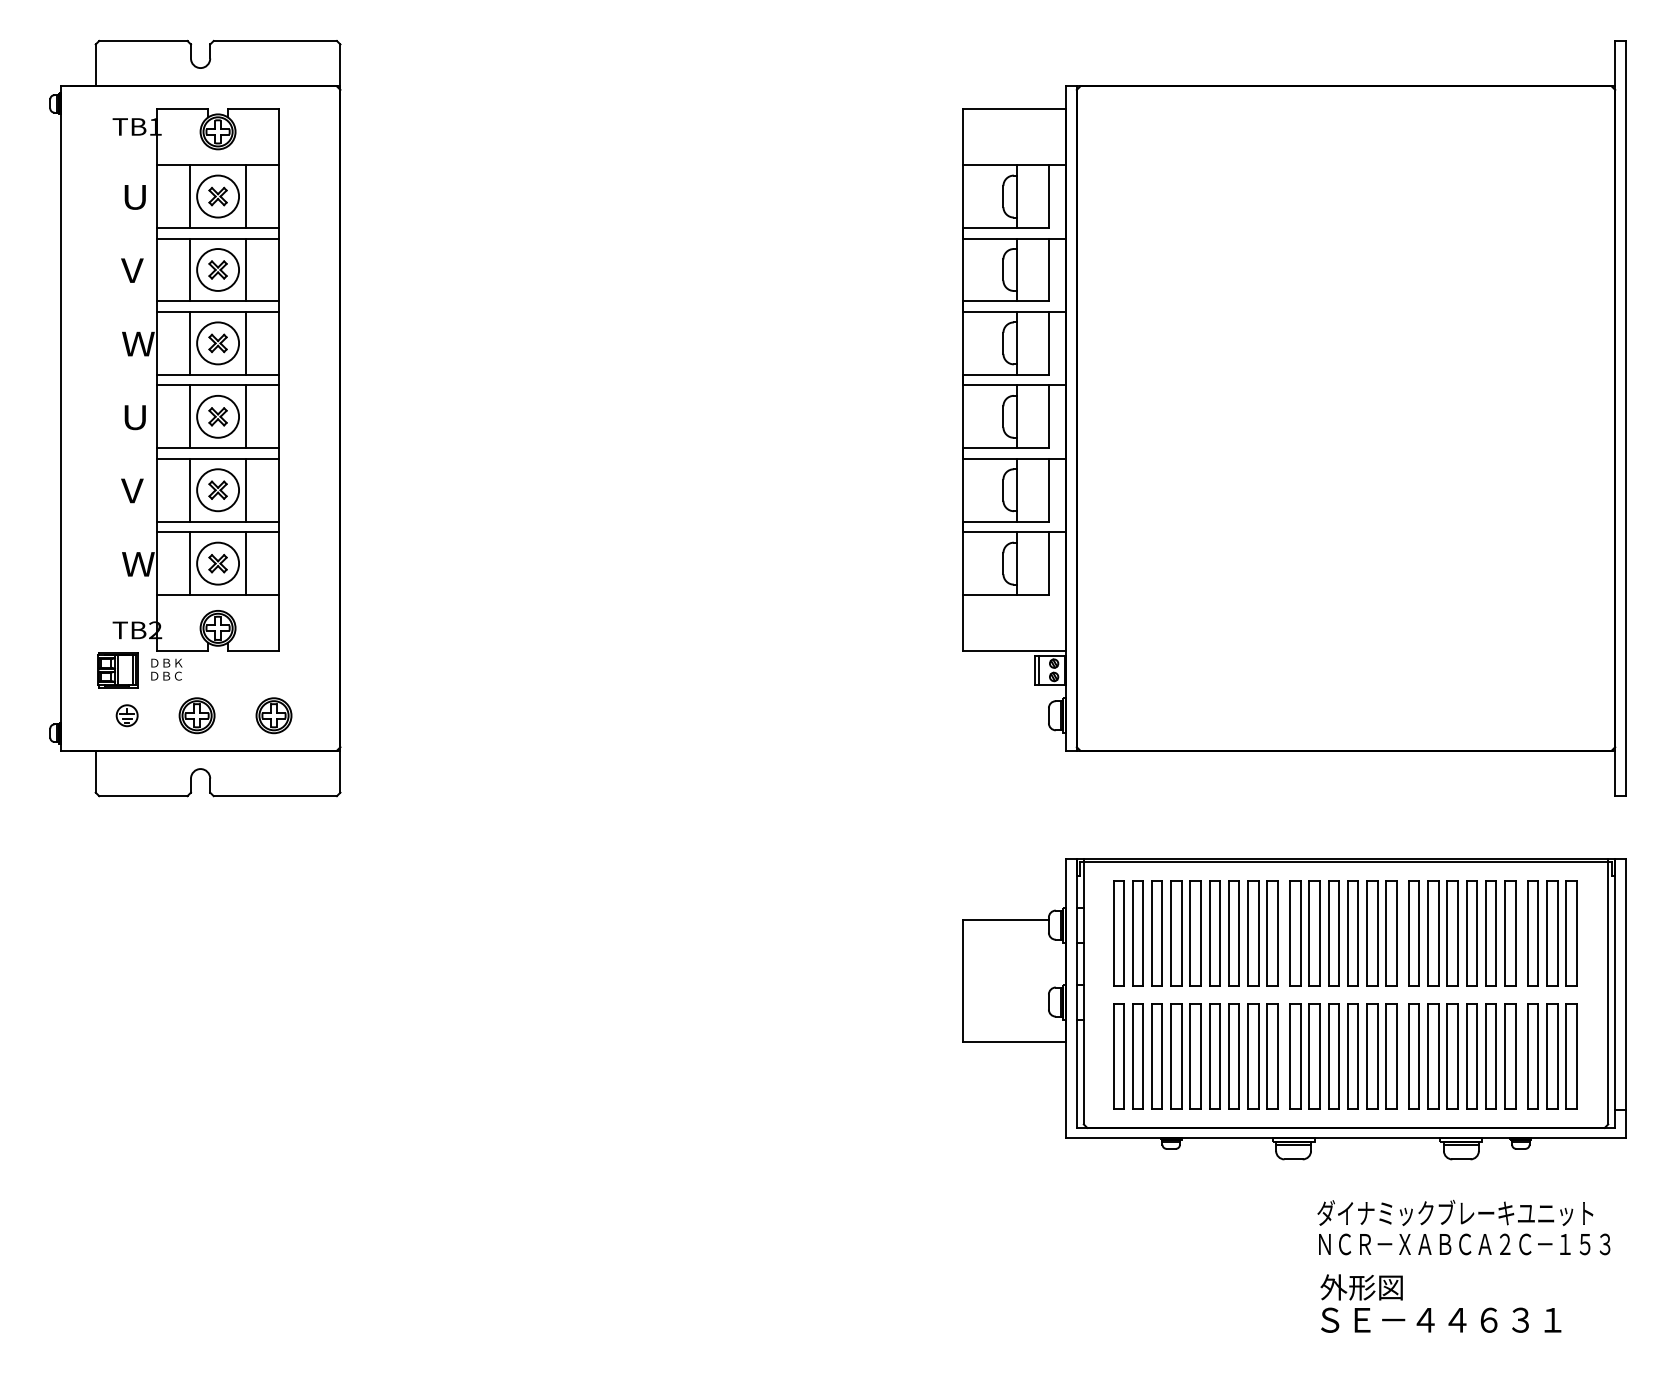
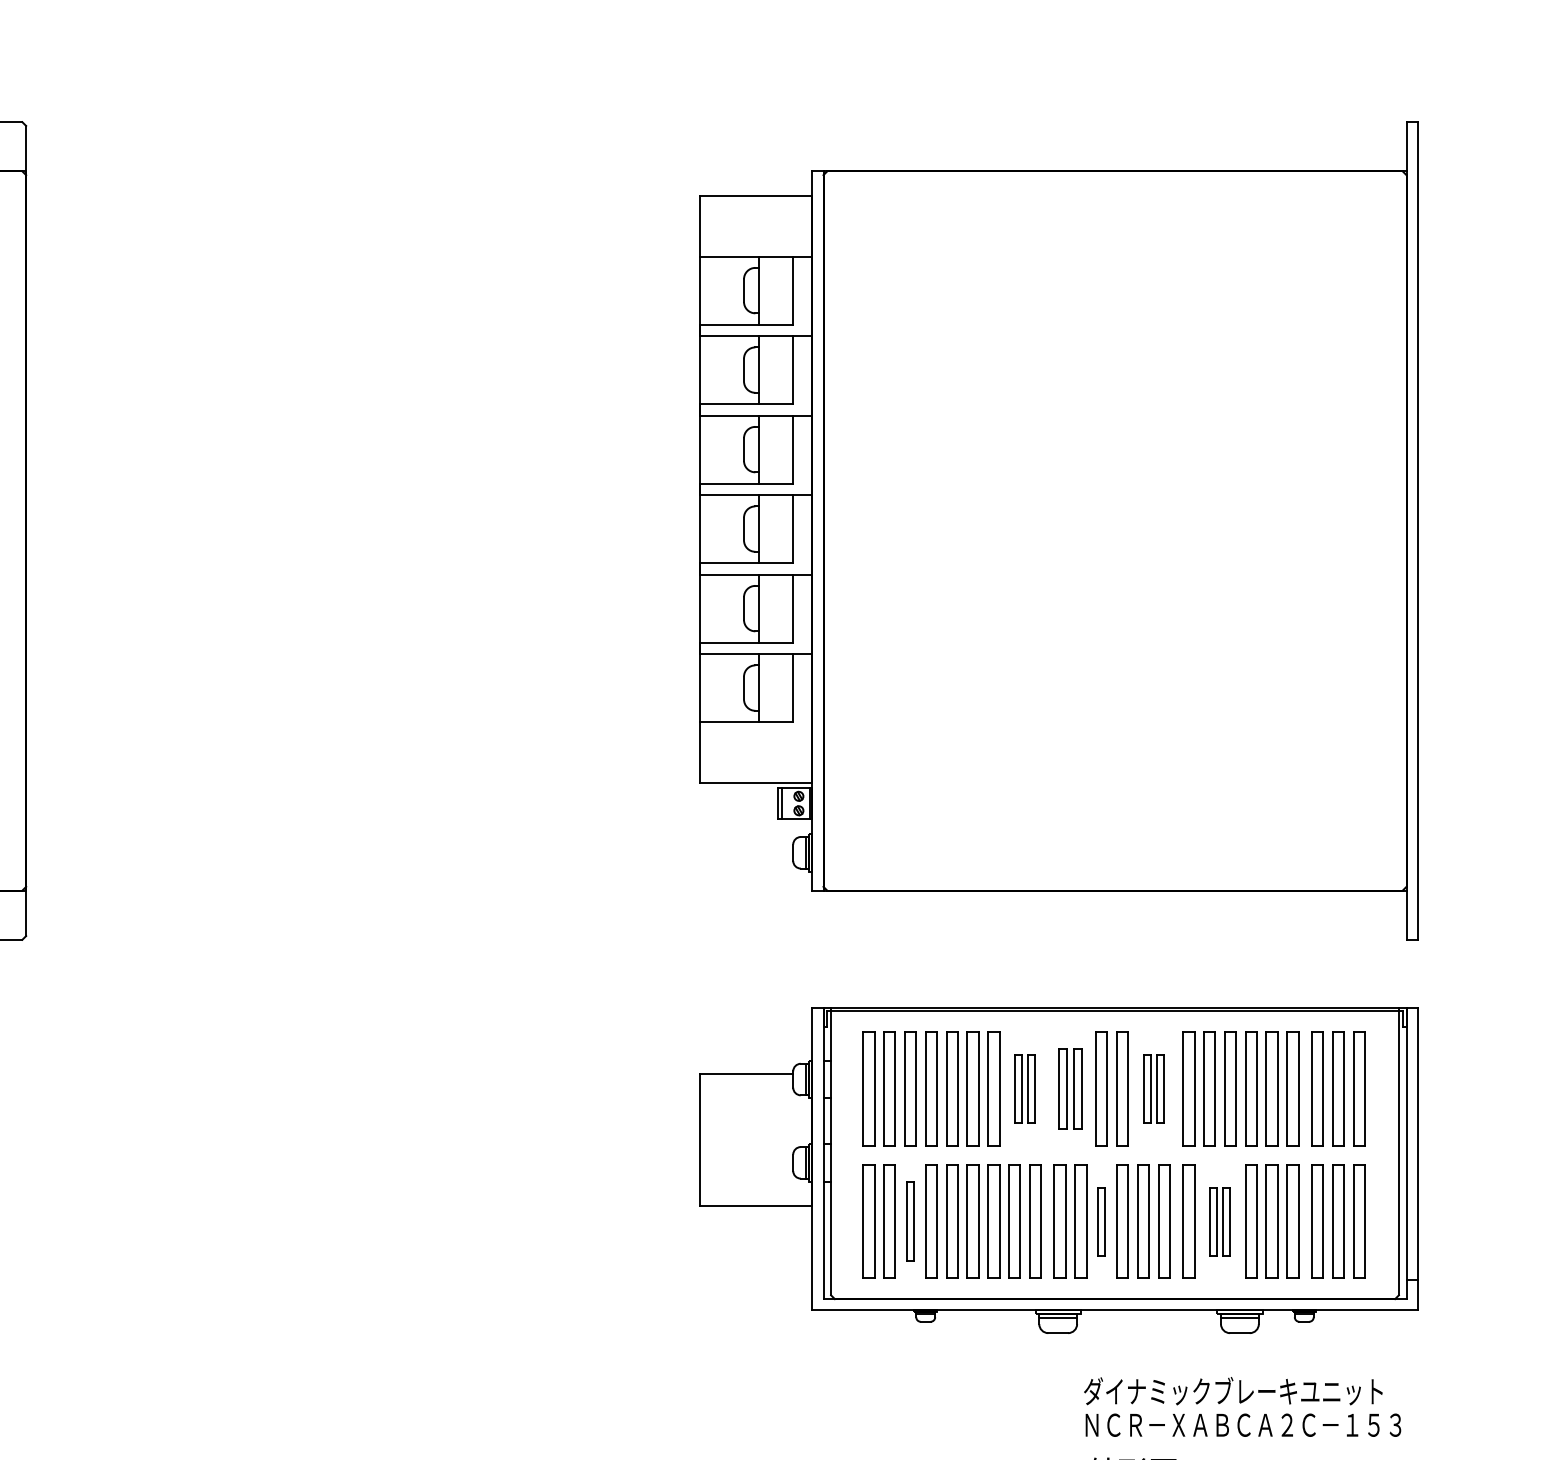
part: (1262, 933) -> (1024, 1088), size x0.6
part: (1304, 933) -> (1070, 1088), size x0.7
part: (1381, 933) -> (1153, 1088), size x0.6
part: (1156, 1056) -> (909, 1221), size x0.7
part: (1333, 1056) -> (1101, 1221), size x0.6
part: (1442, 1056) -> (1219, 1221), size x0.6

